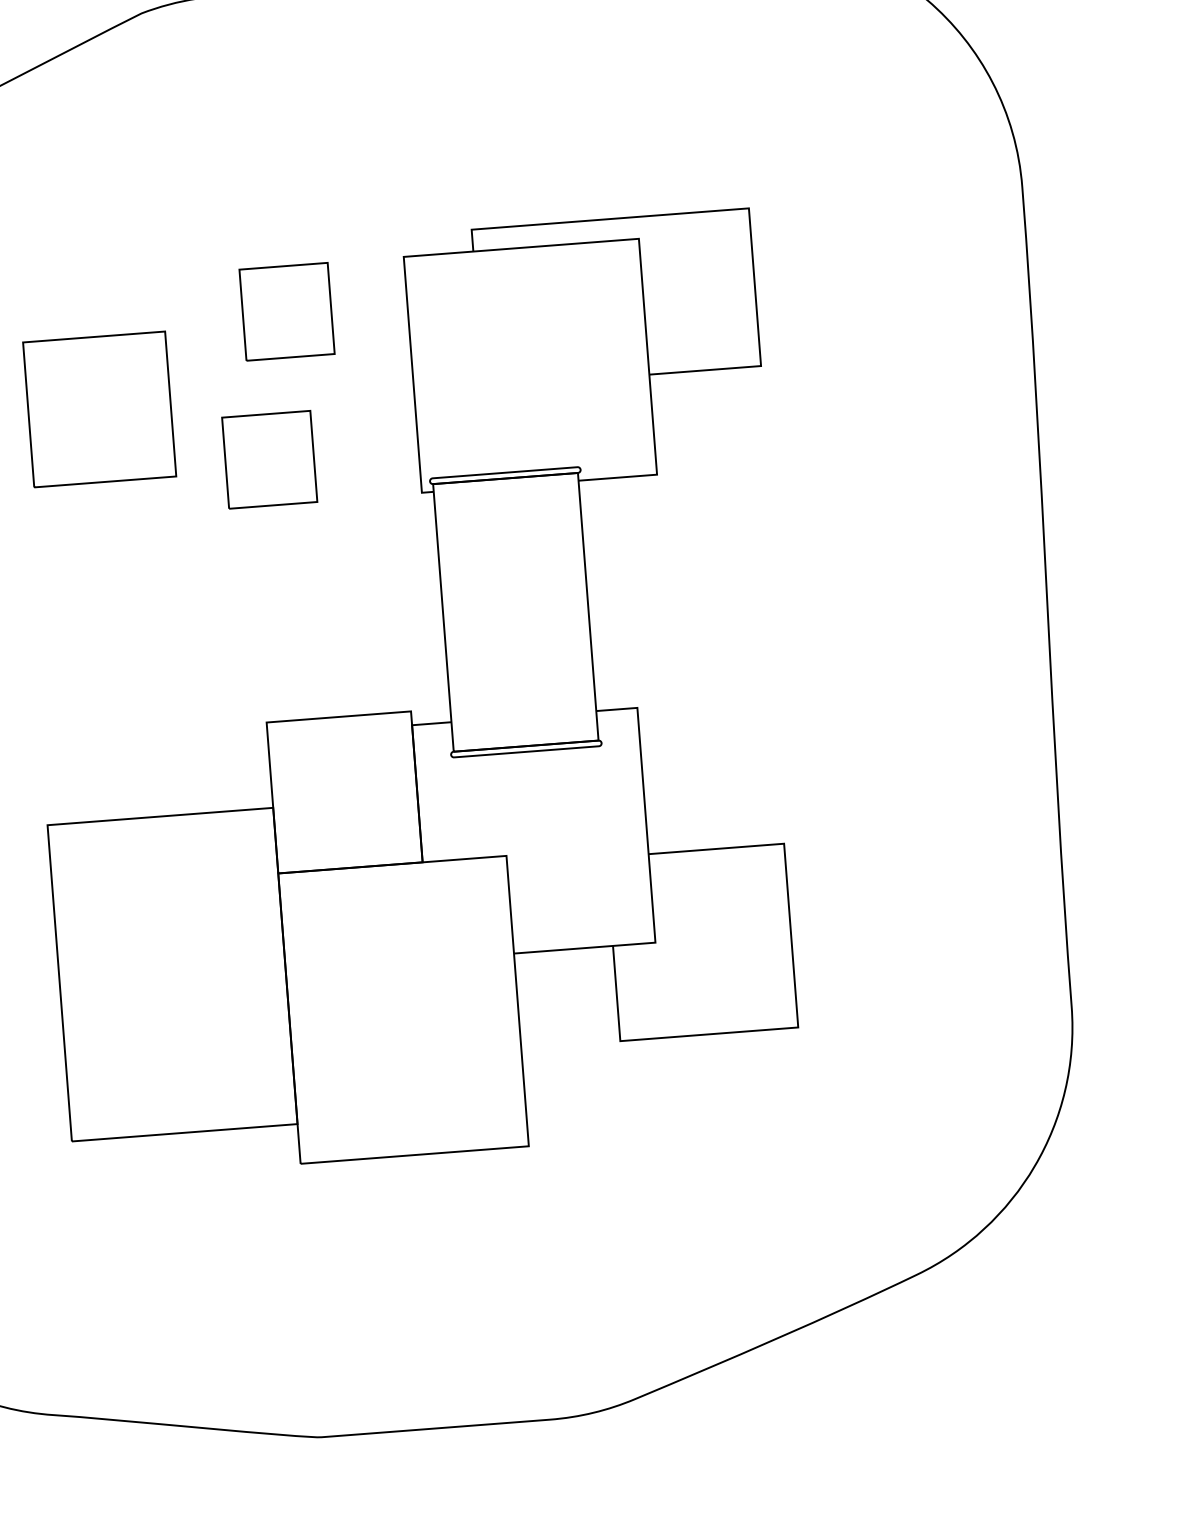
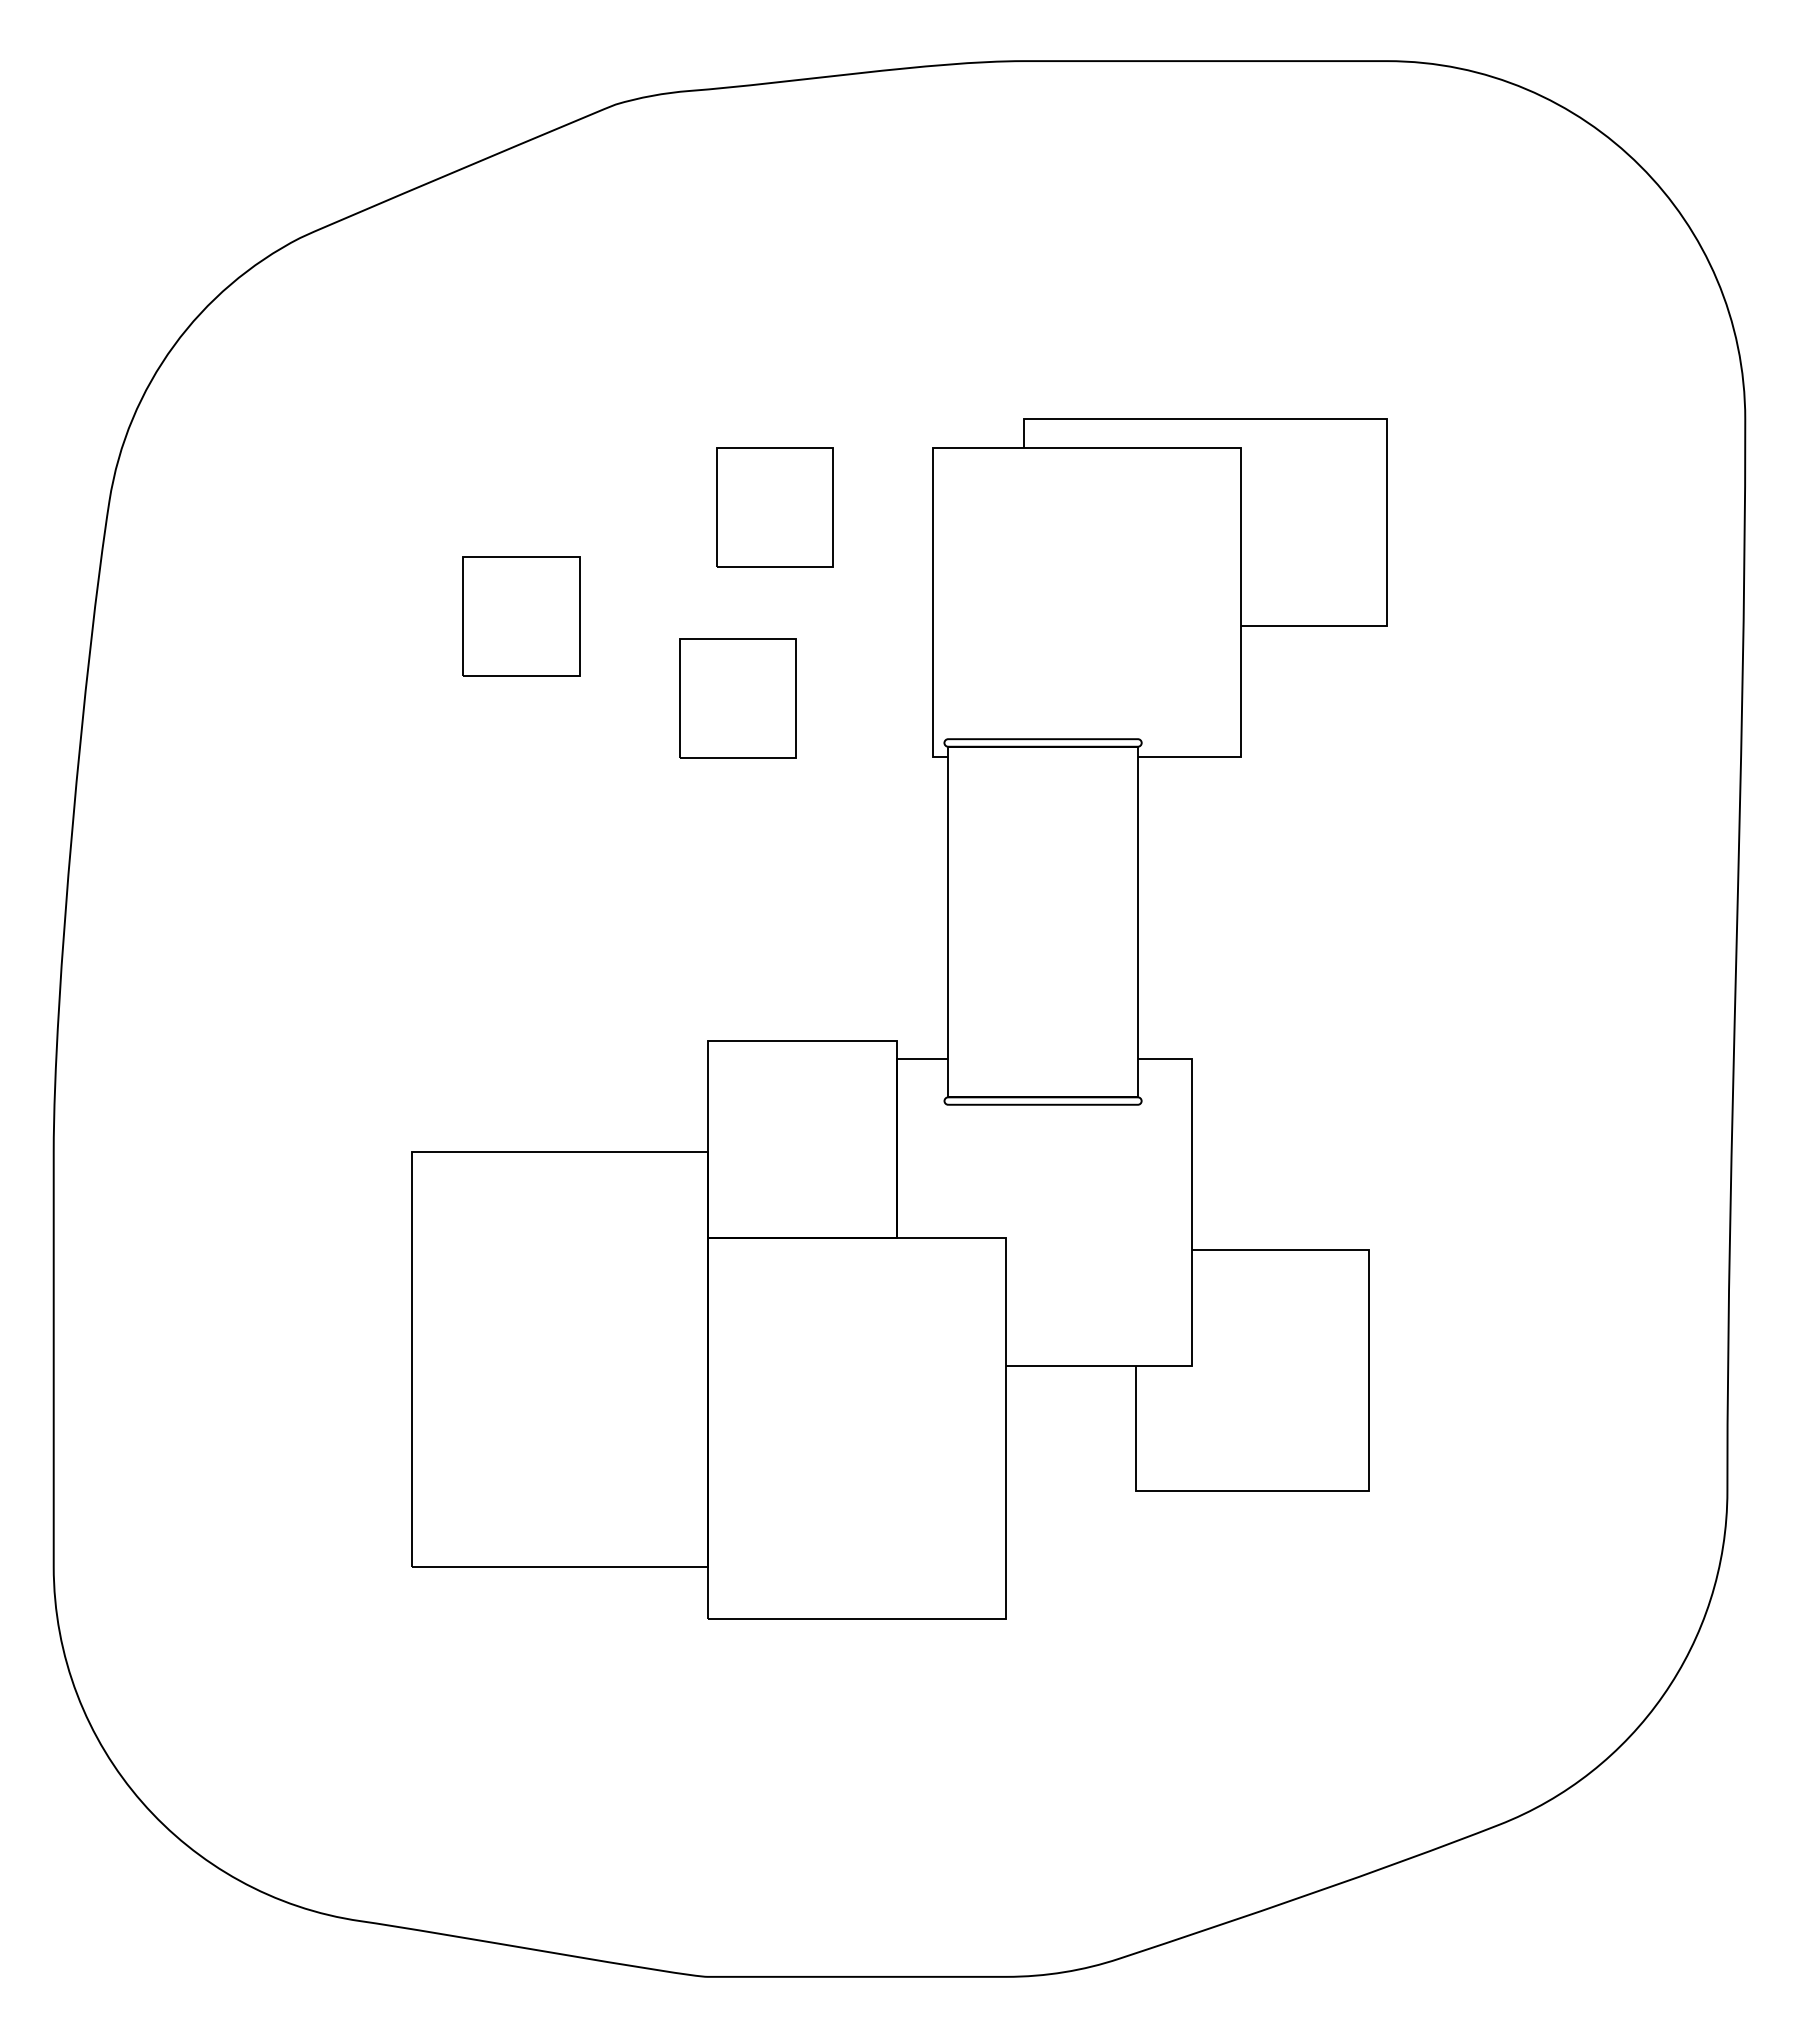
part: (99, 409) -> (521, 616), size x0.62

